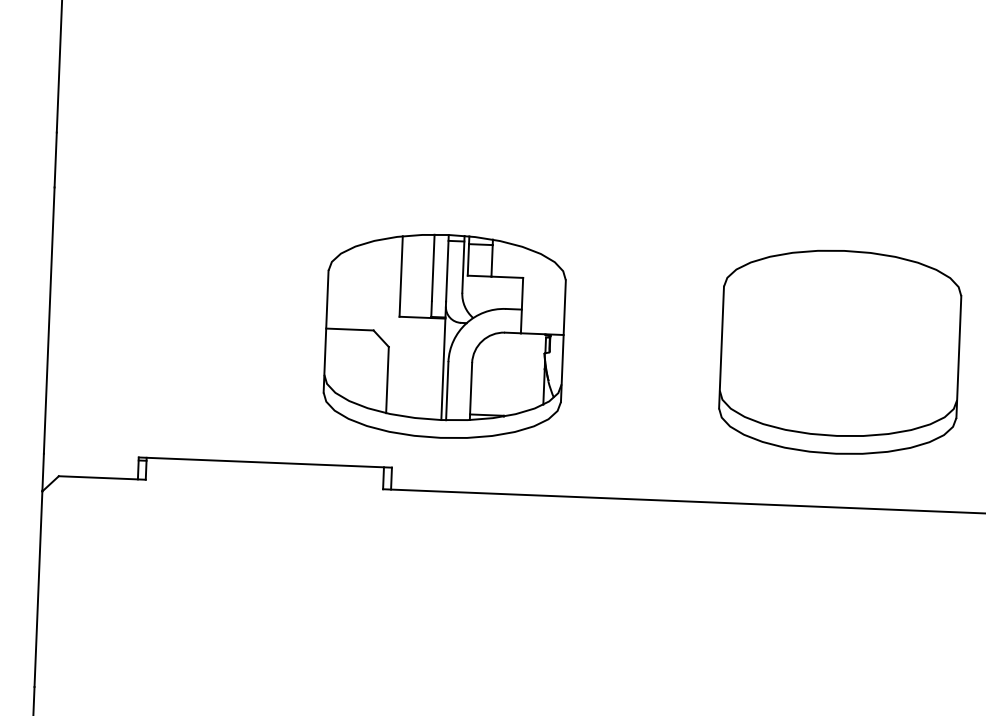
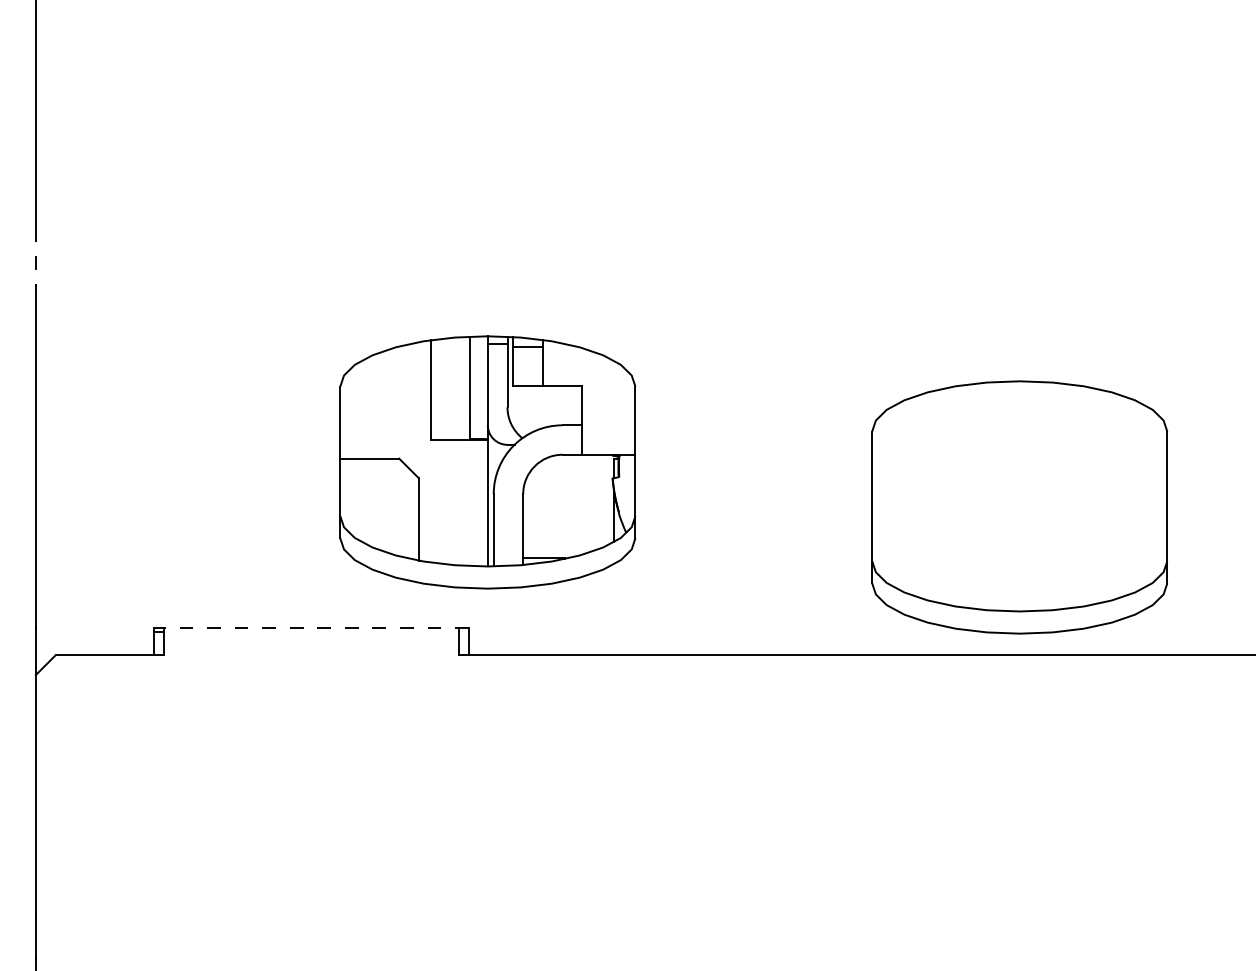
line: (55, 160) -> (35, 263), solid -> dashed
part: (444, 336) -> (487, 462), moved
part: (840, 352) -> (1019, 507), moved
line: (264, 462) -> (310, 628), solid -> dashed

